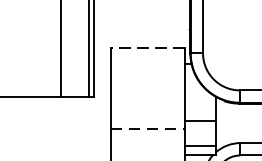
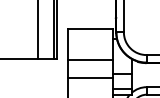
line: (148, 48) -> (90, 29), dashed -> solid
line: (146, 97) -> (89, 59), added
line: (148, 128) -> (90, 78), dashed -> solid

